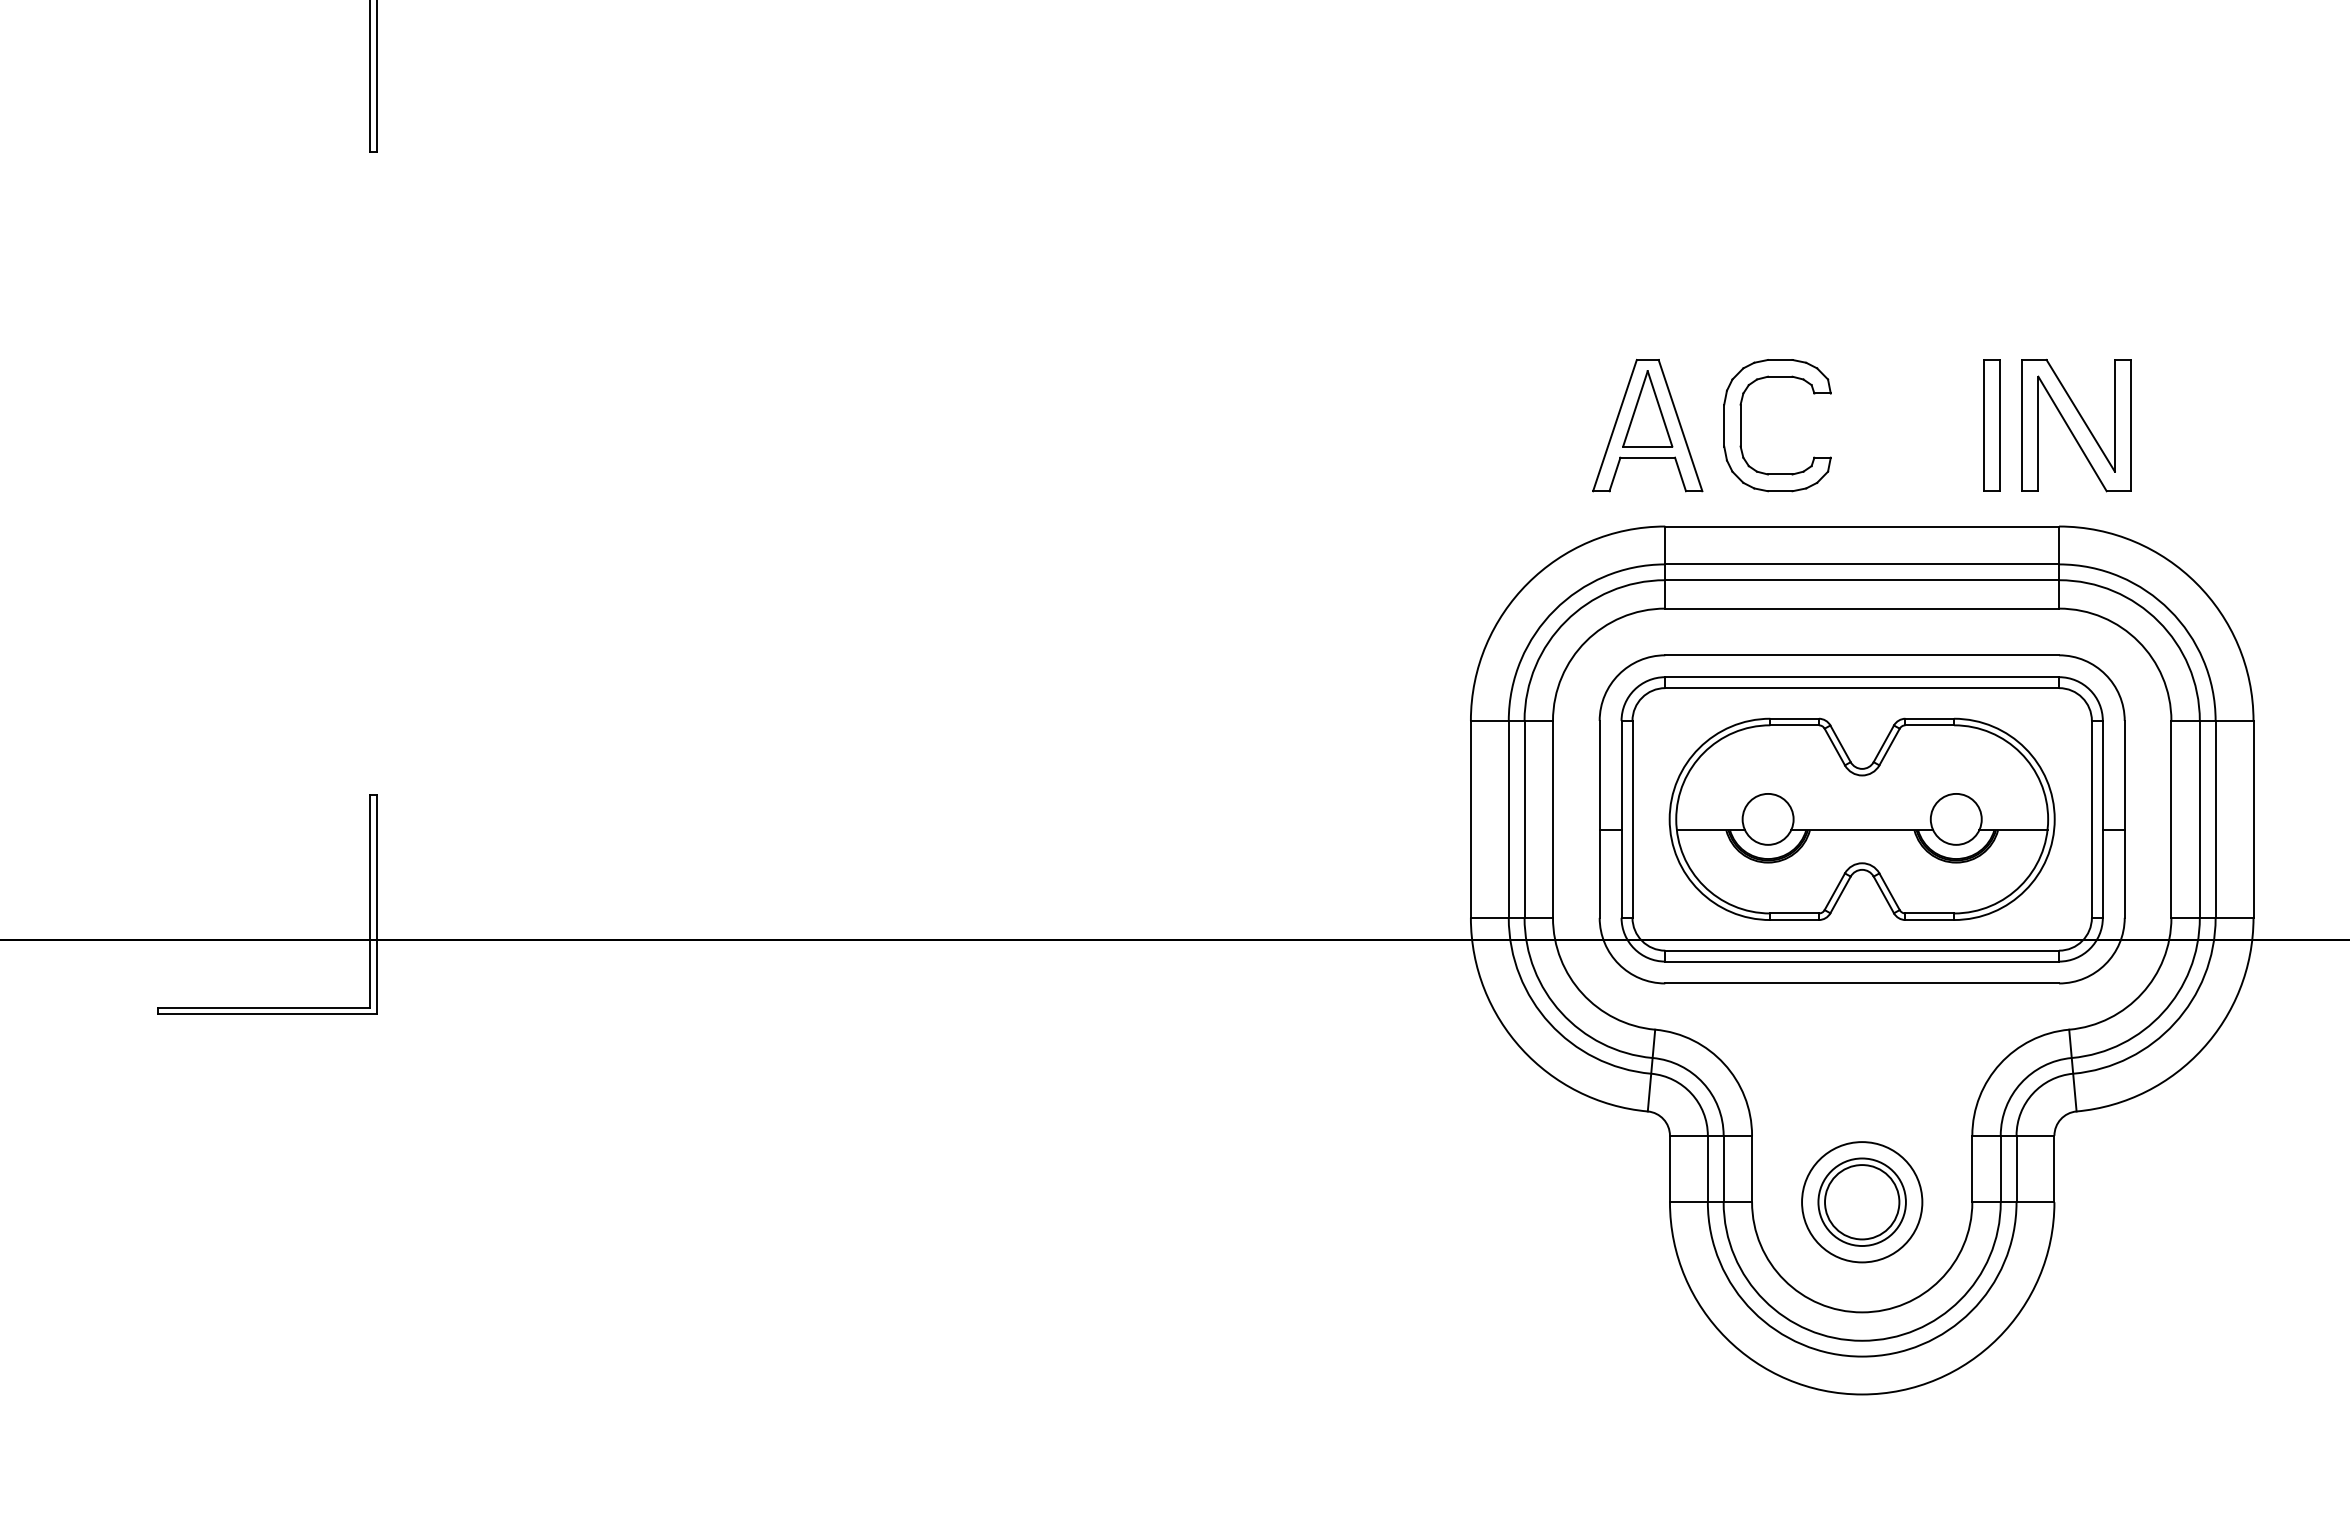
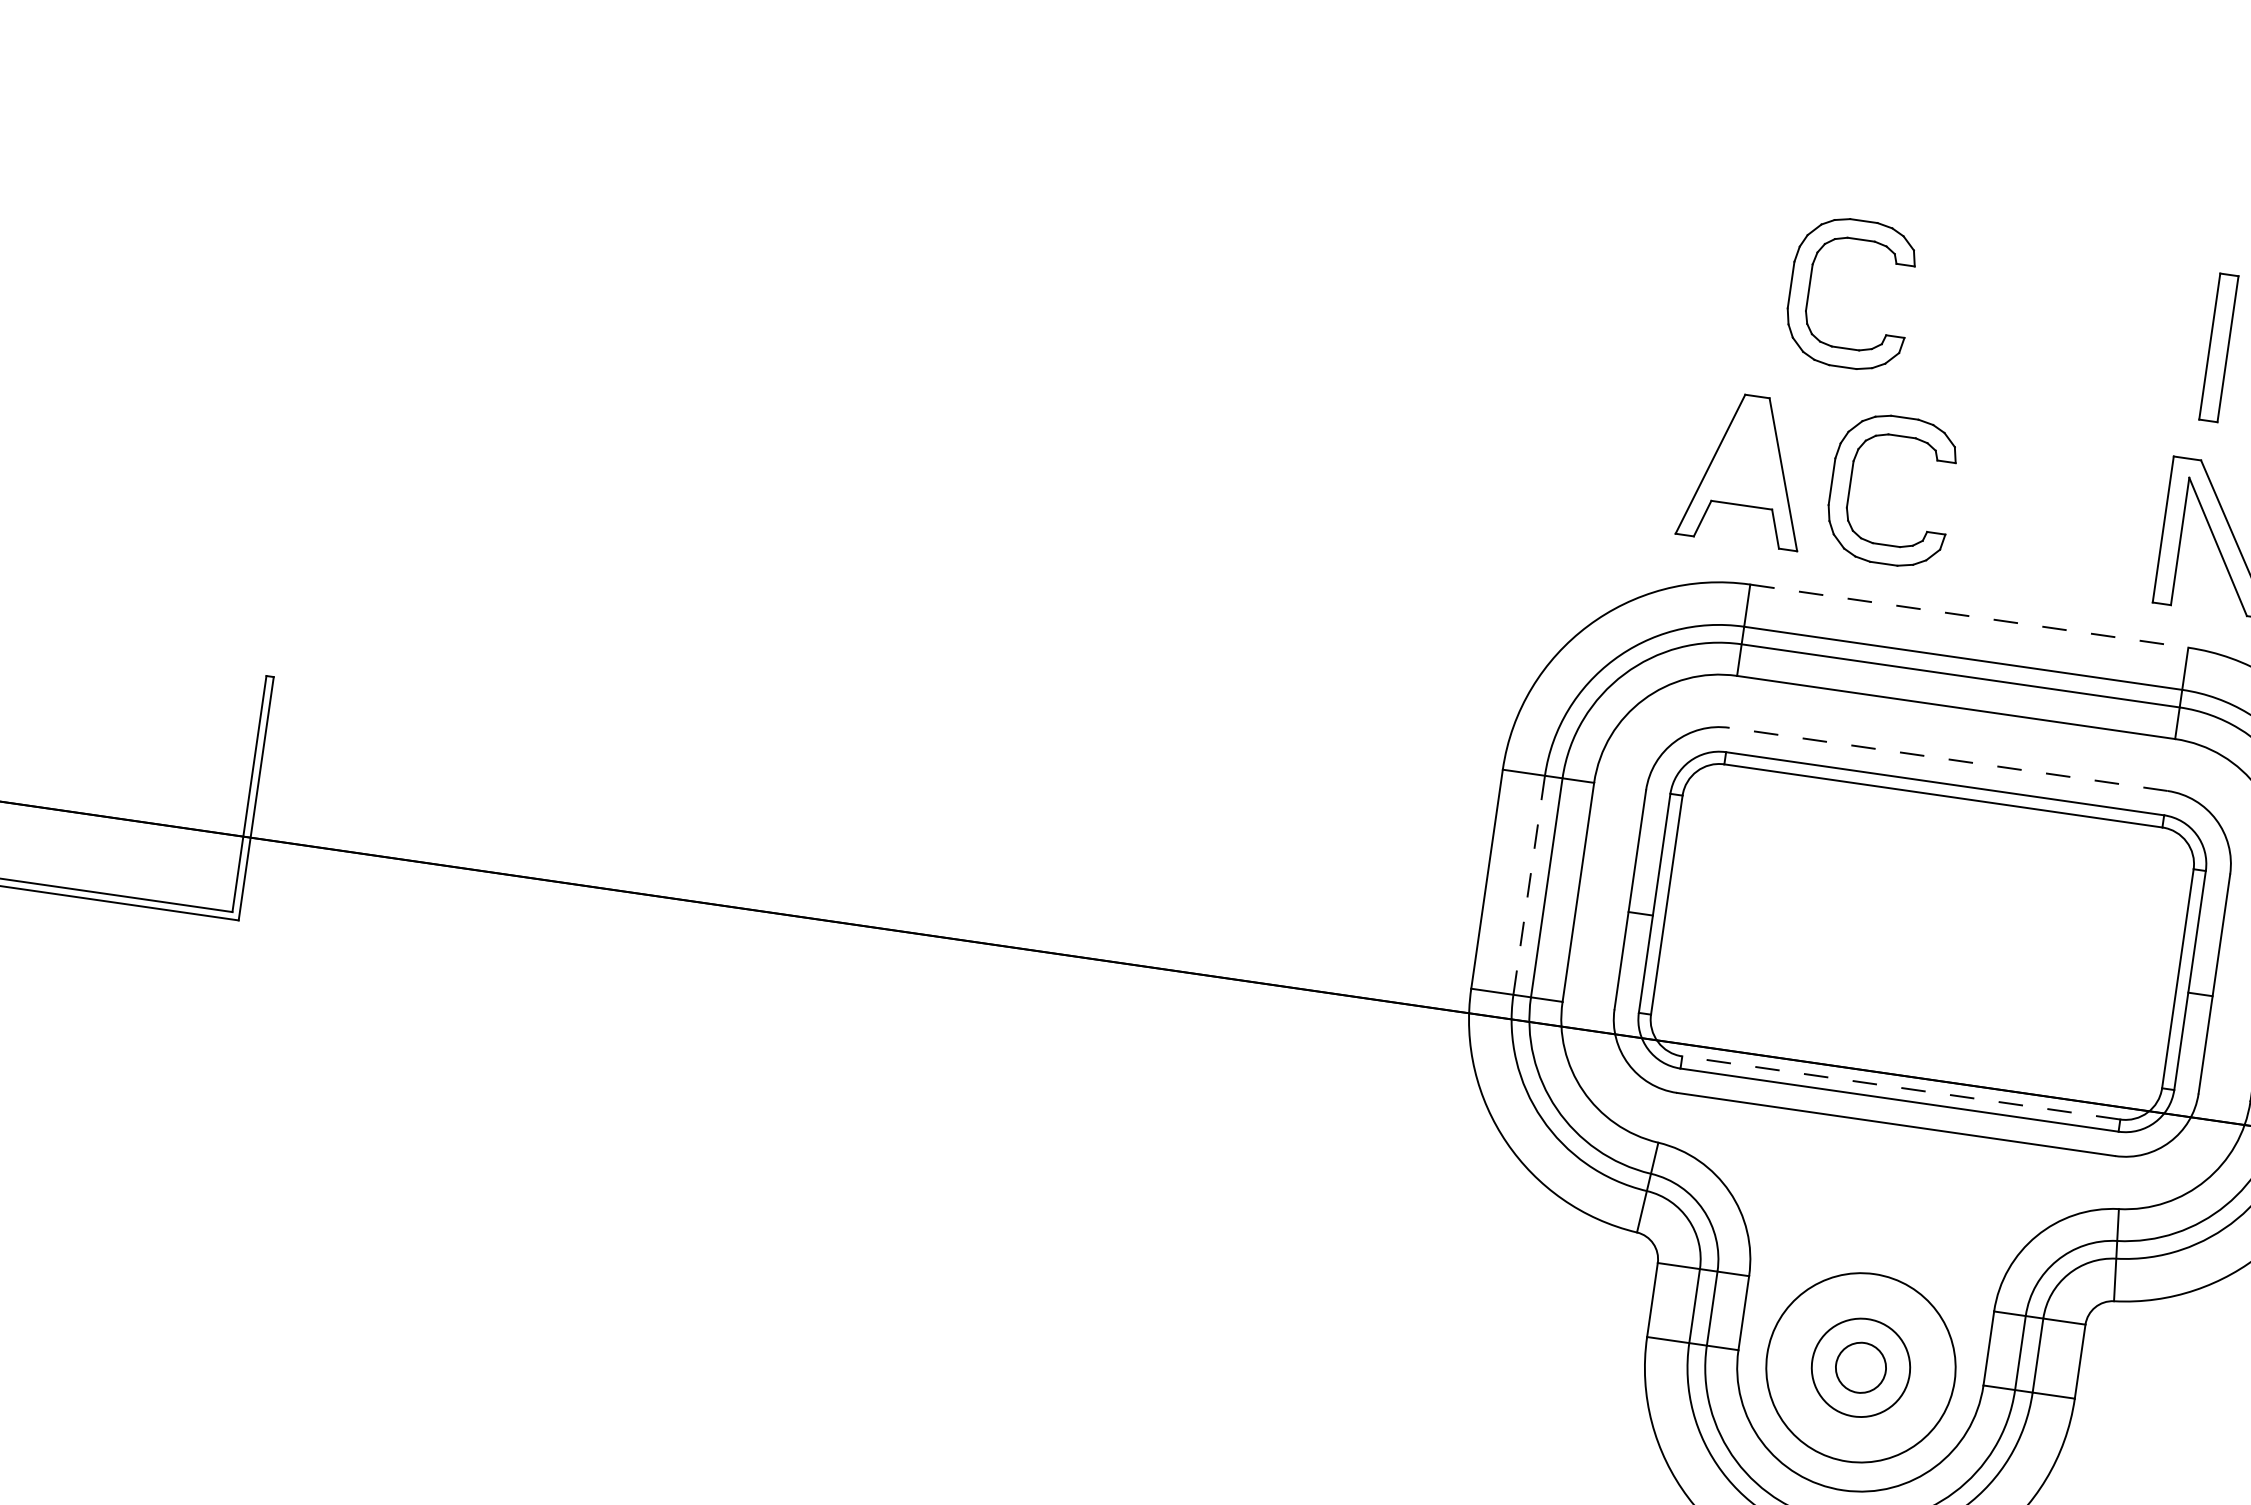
part: (1680, 257) -> (1810, 287), added
part: (1647, 408) -> (1749, 450), removed
part: (1991, 425) -> (2218, 347), moved
line: (1862, 526) -> (1969, 616), solid -> dashed
line: (1862, 655) -> (1948, 759), solid -> dashed
line: (1508, 818) -> (1529, 884), solid -> dashed
part: (1861, 818) -> (1921, 940), removed
line: (1862, 950) -> (1901, 1087), solid -> dashed
circle: (1862, 1202) -> (1861, 1368), size x0.6
circle: (1862, 1202) -> (1861, 1368), size x1.4

